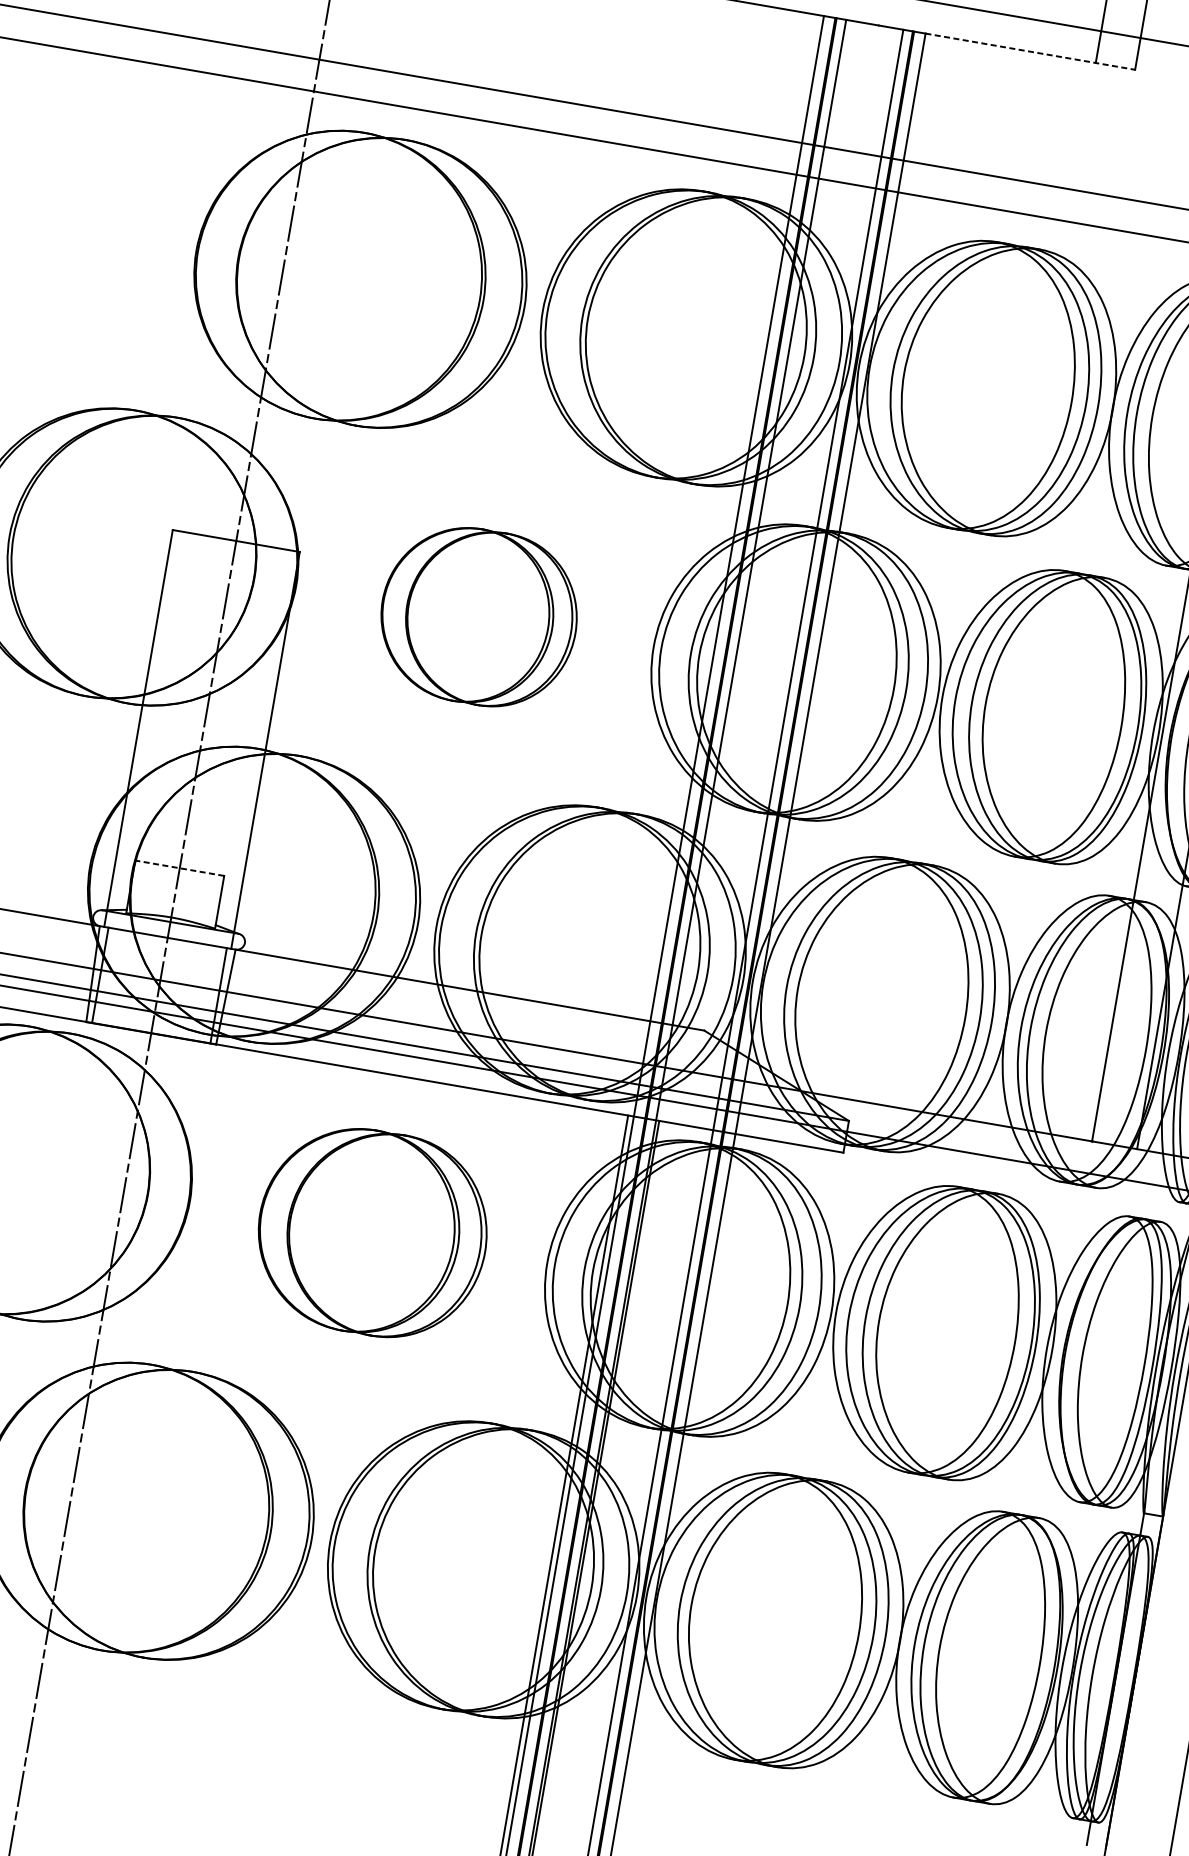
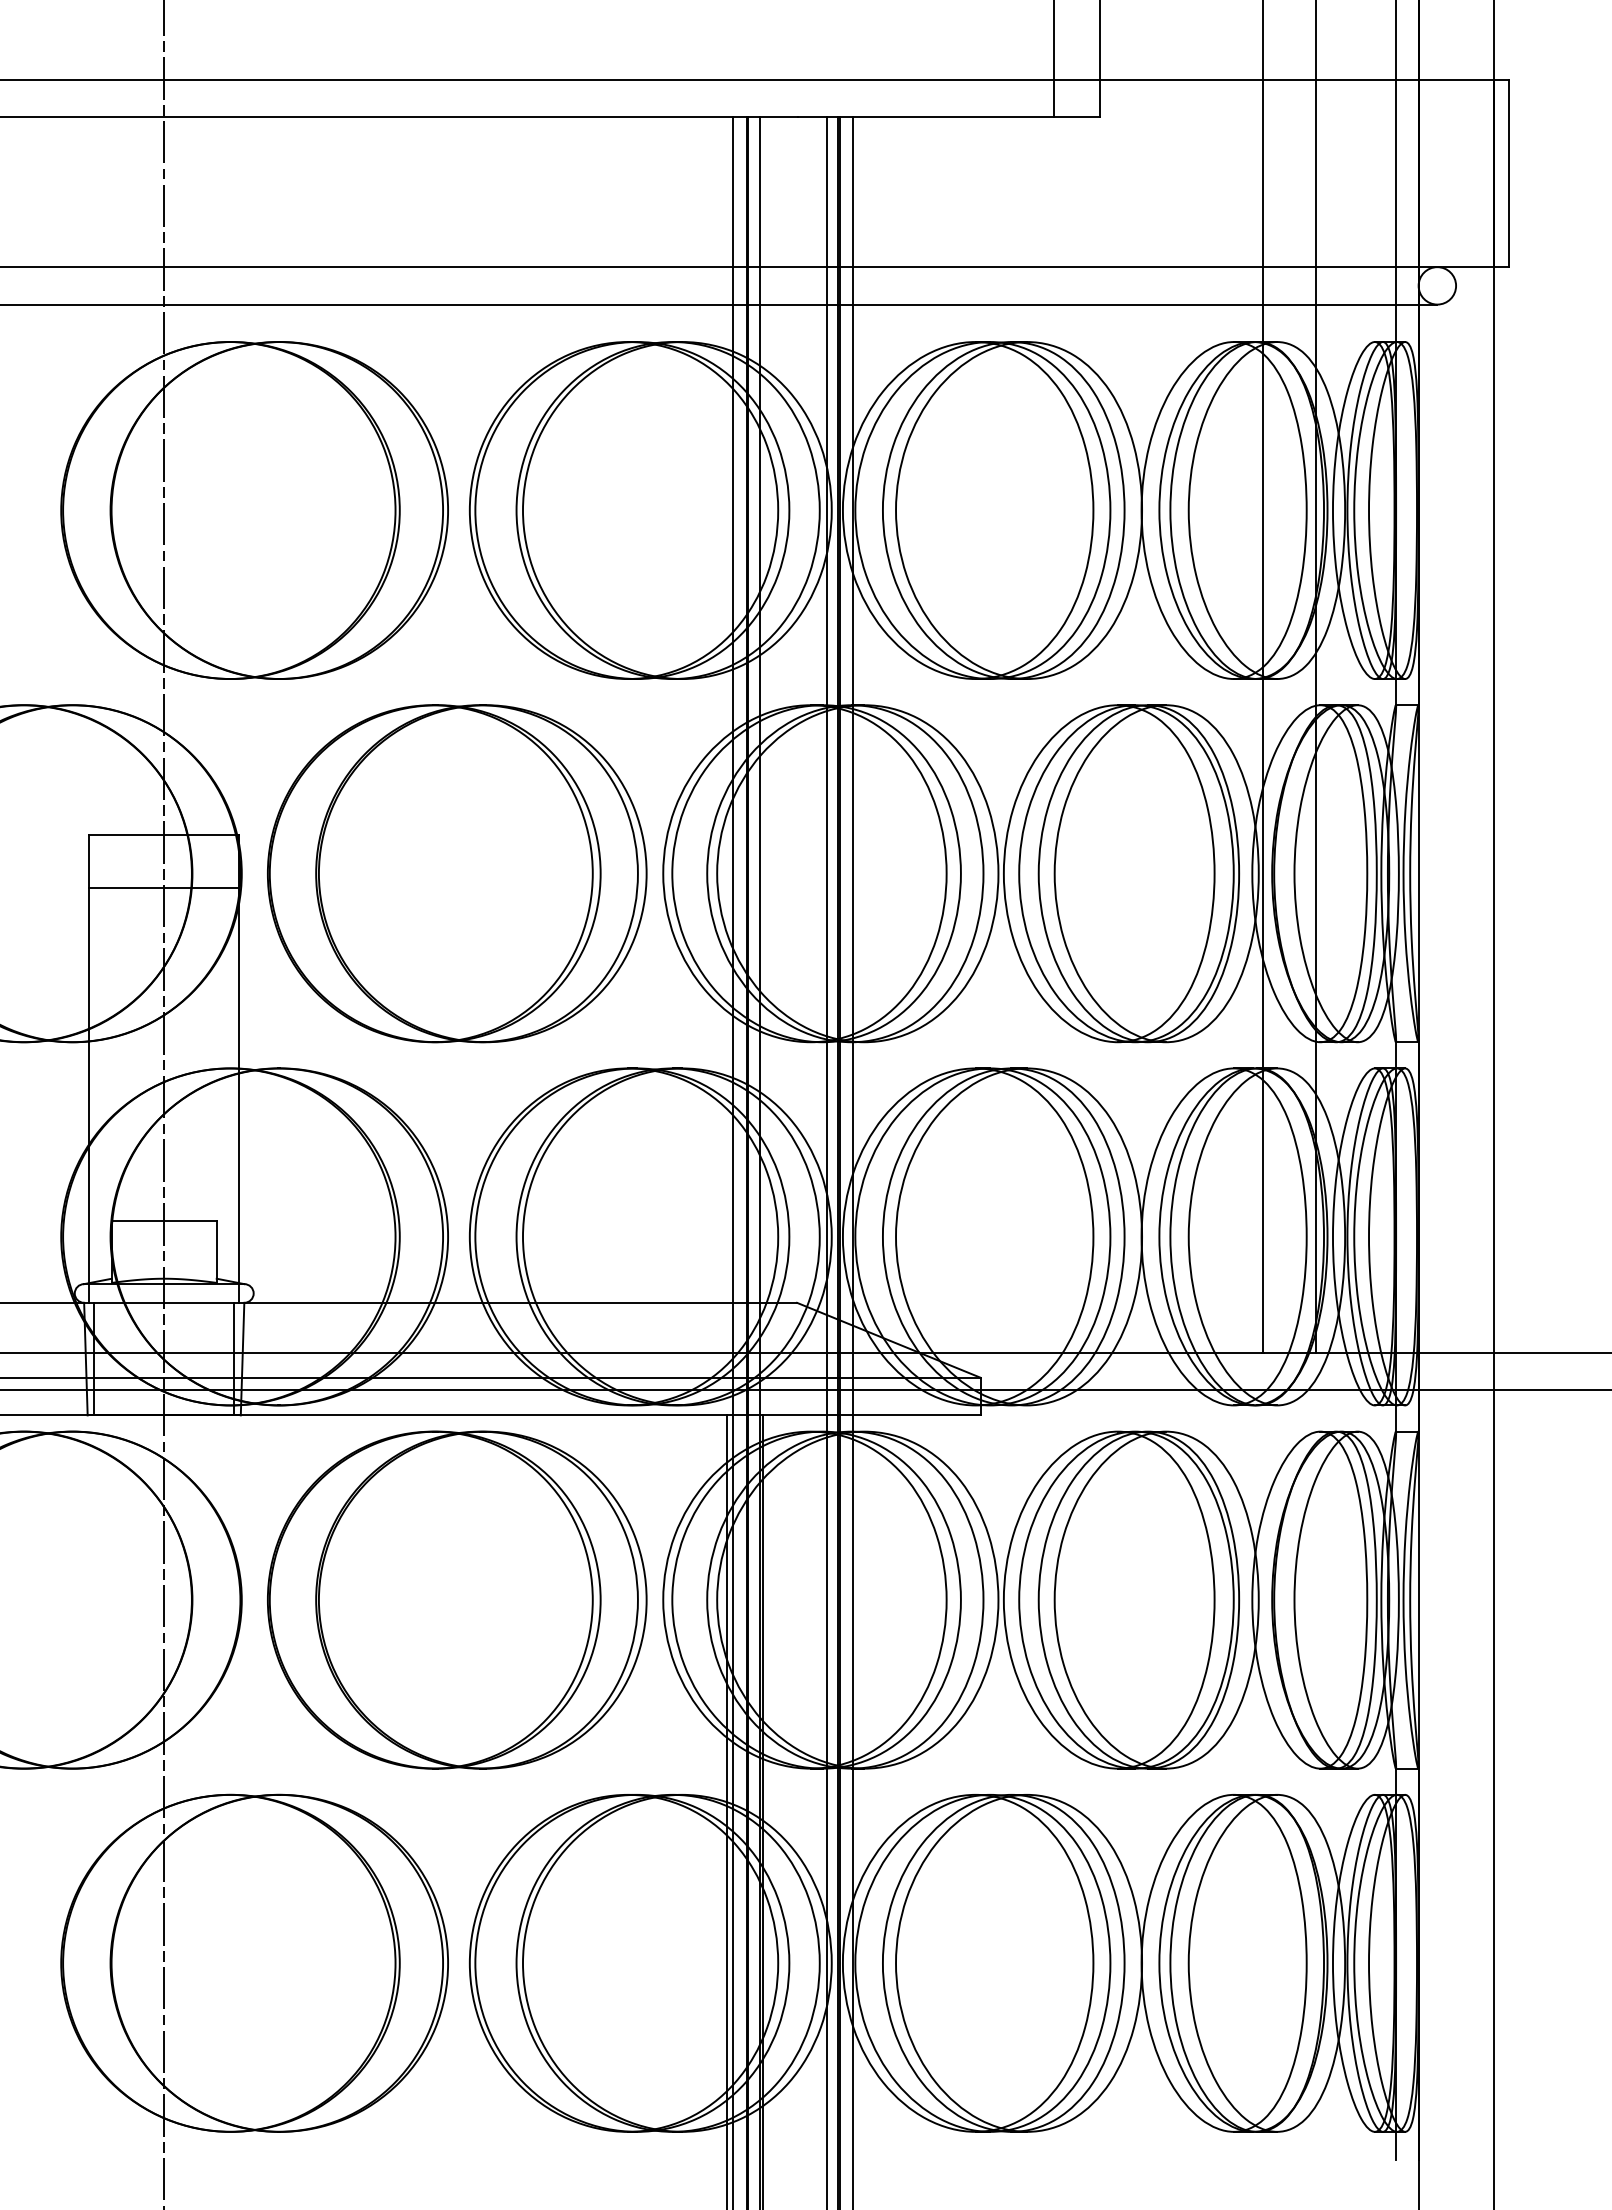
line: (1030, 51) -> (976, 117), dashed -> solid
line: (228, 585) -> (164, 887), added
part: (479, 616) -> (457, 873), size x1.67
line: (179, 867) -> (163, 1220), dashed -> solid
part: (372, 1232) -> (457, 1599), size x1.43

